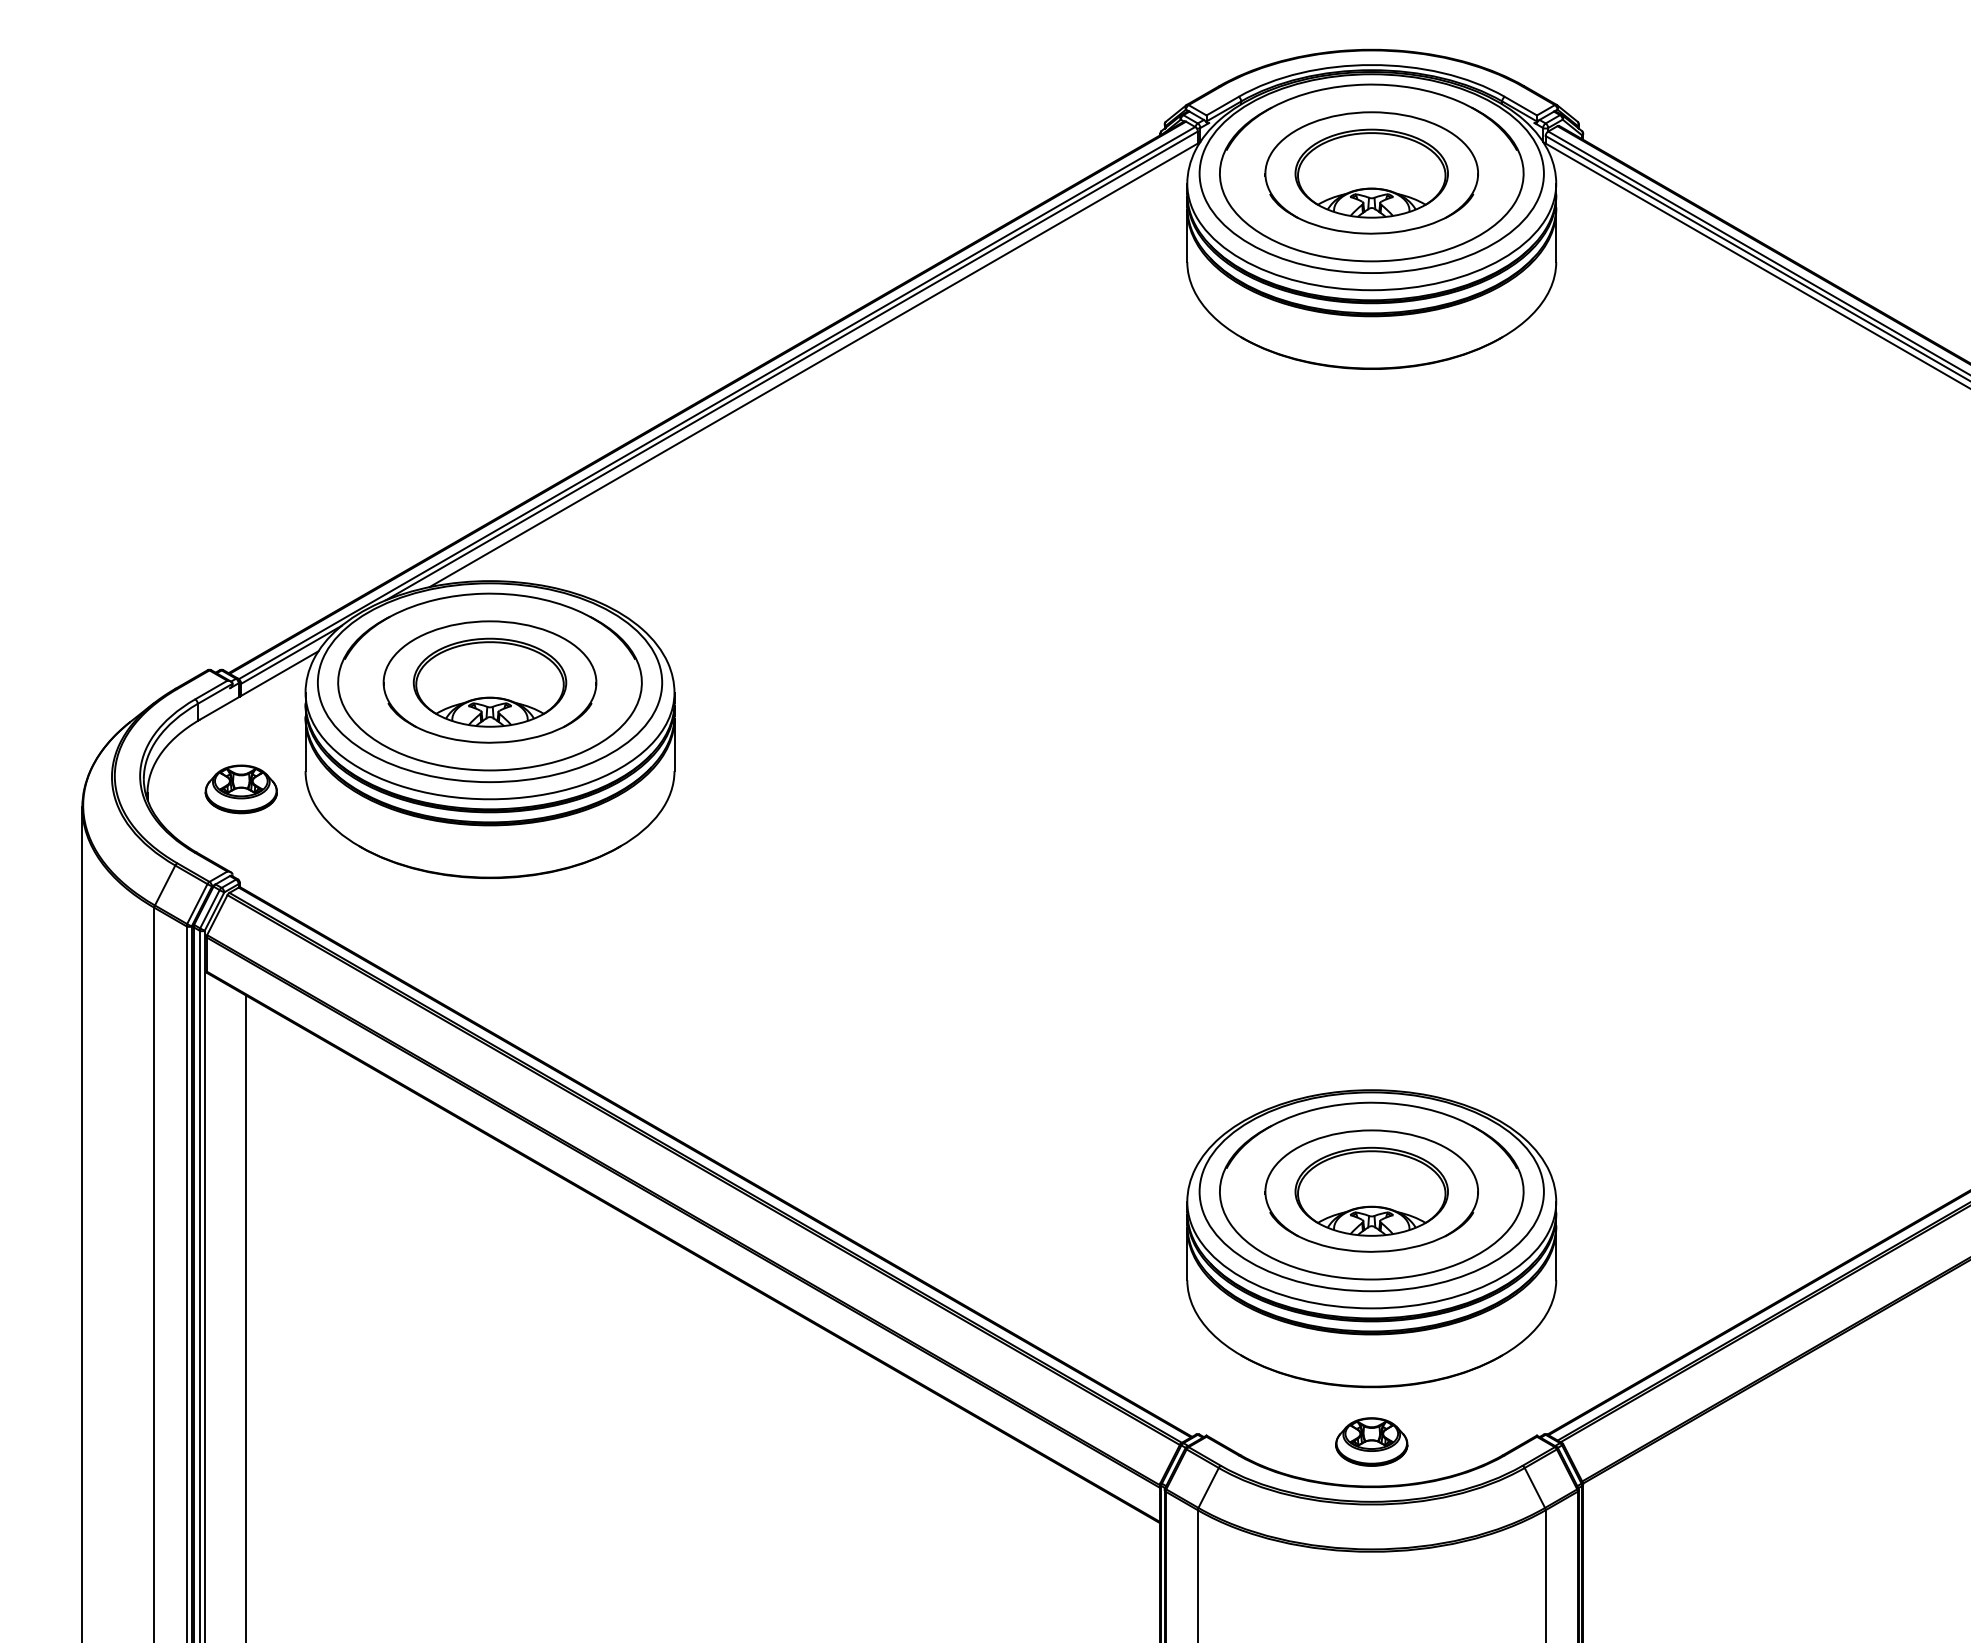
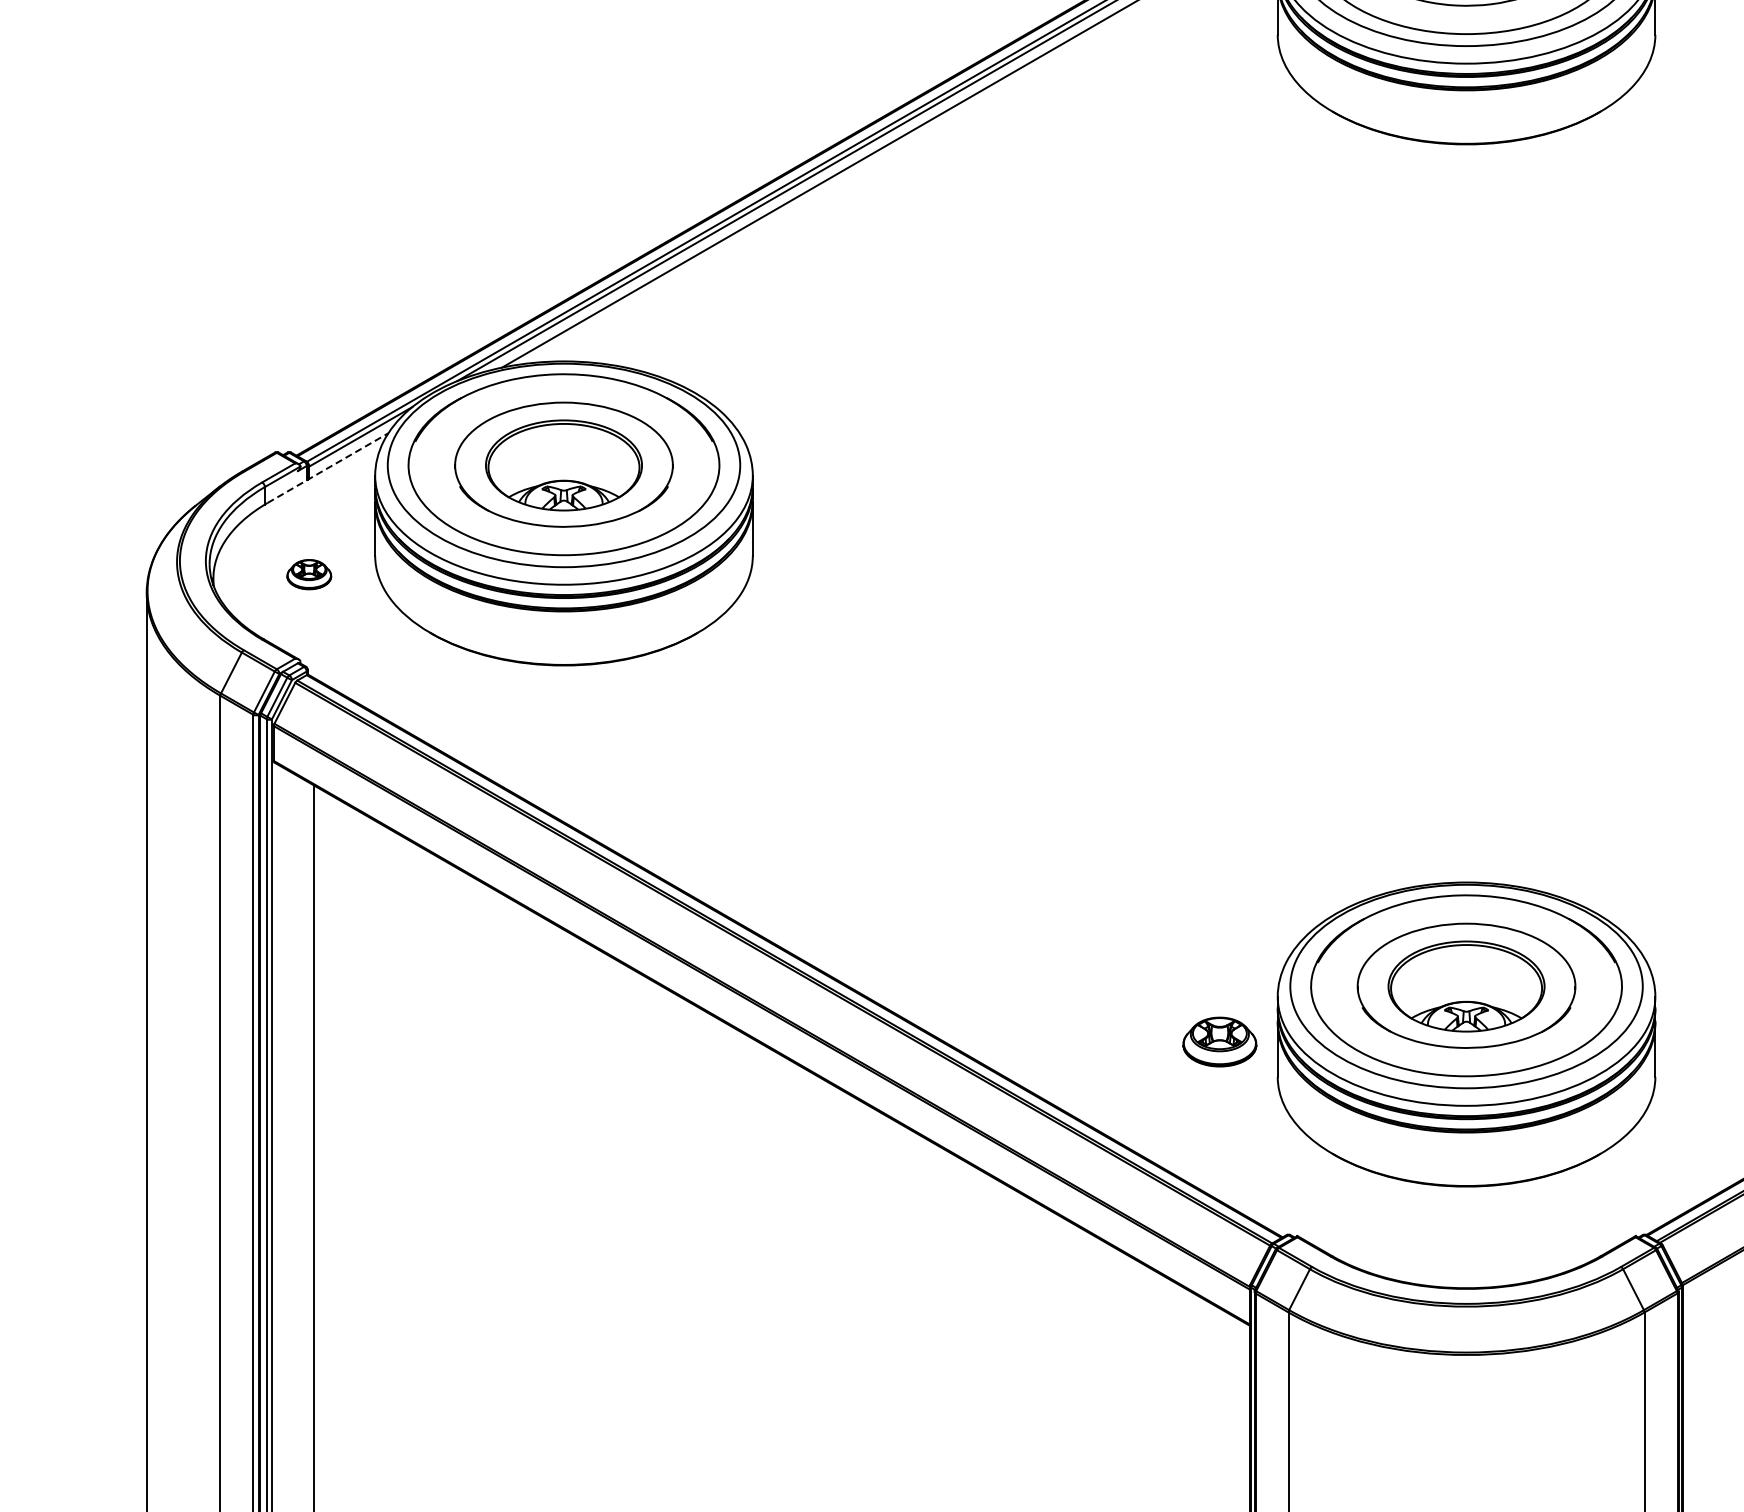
line: (259, 685) -> (328, 468), solid -> dashed
part: (240, 789) -> (308, 574), size x0.6
part: (1371, 1441) -> (1219, 1041), moved

